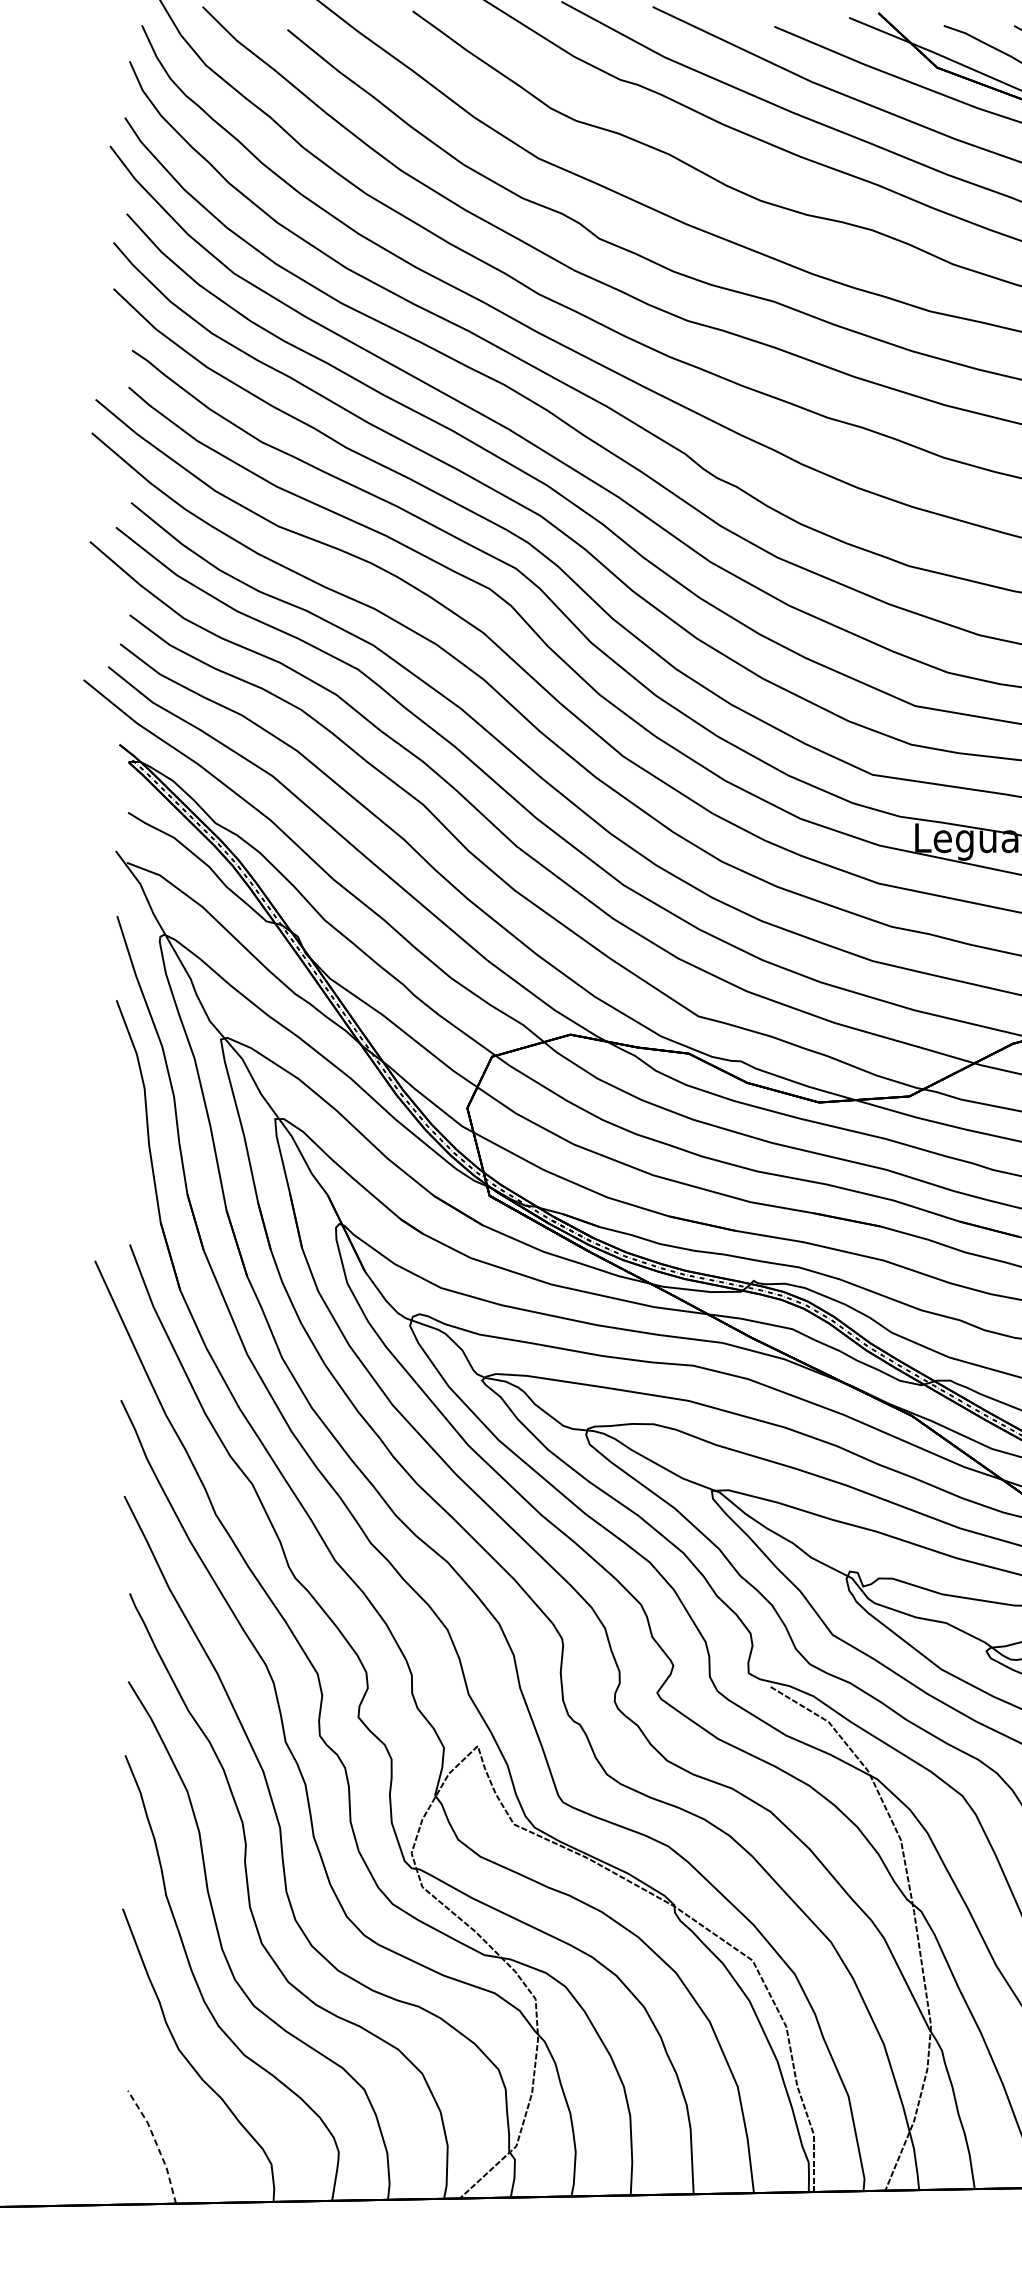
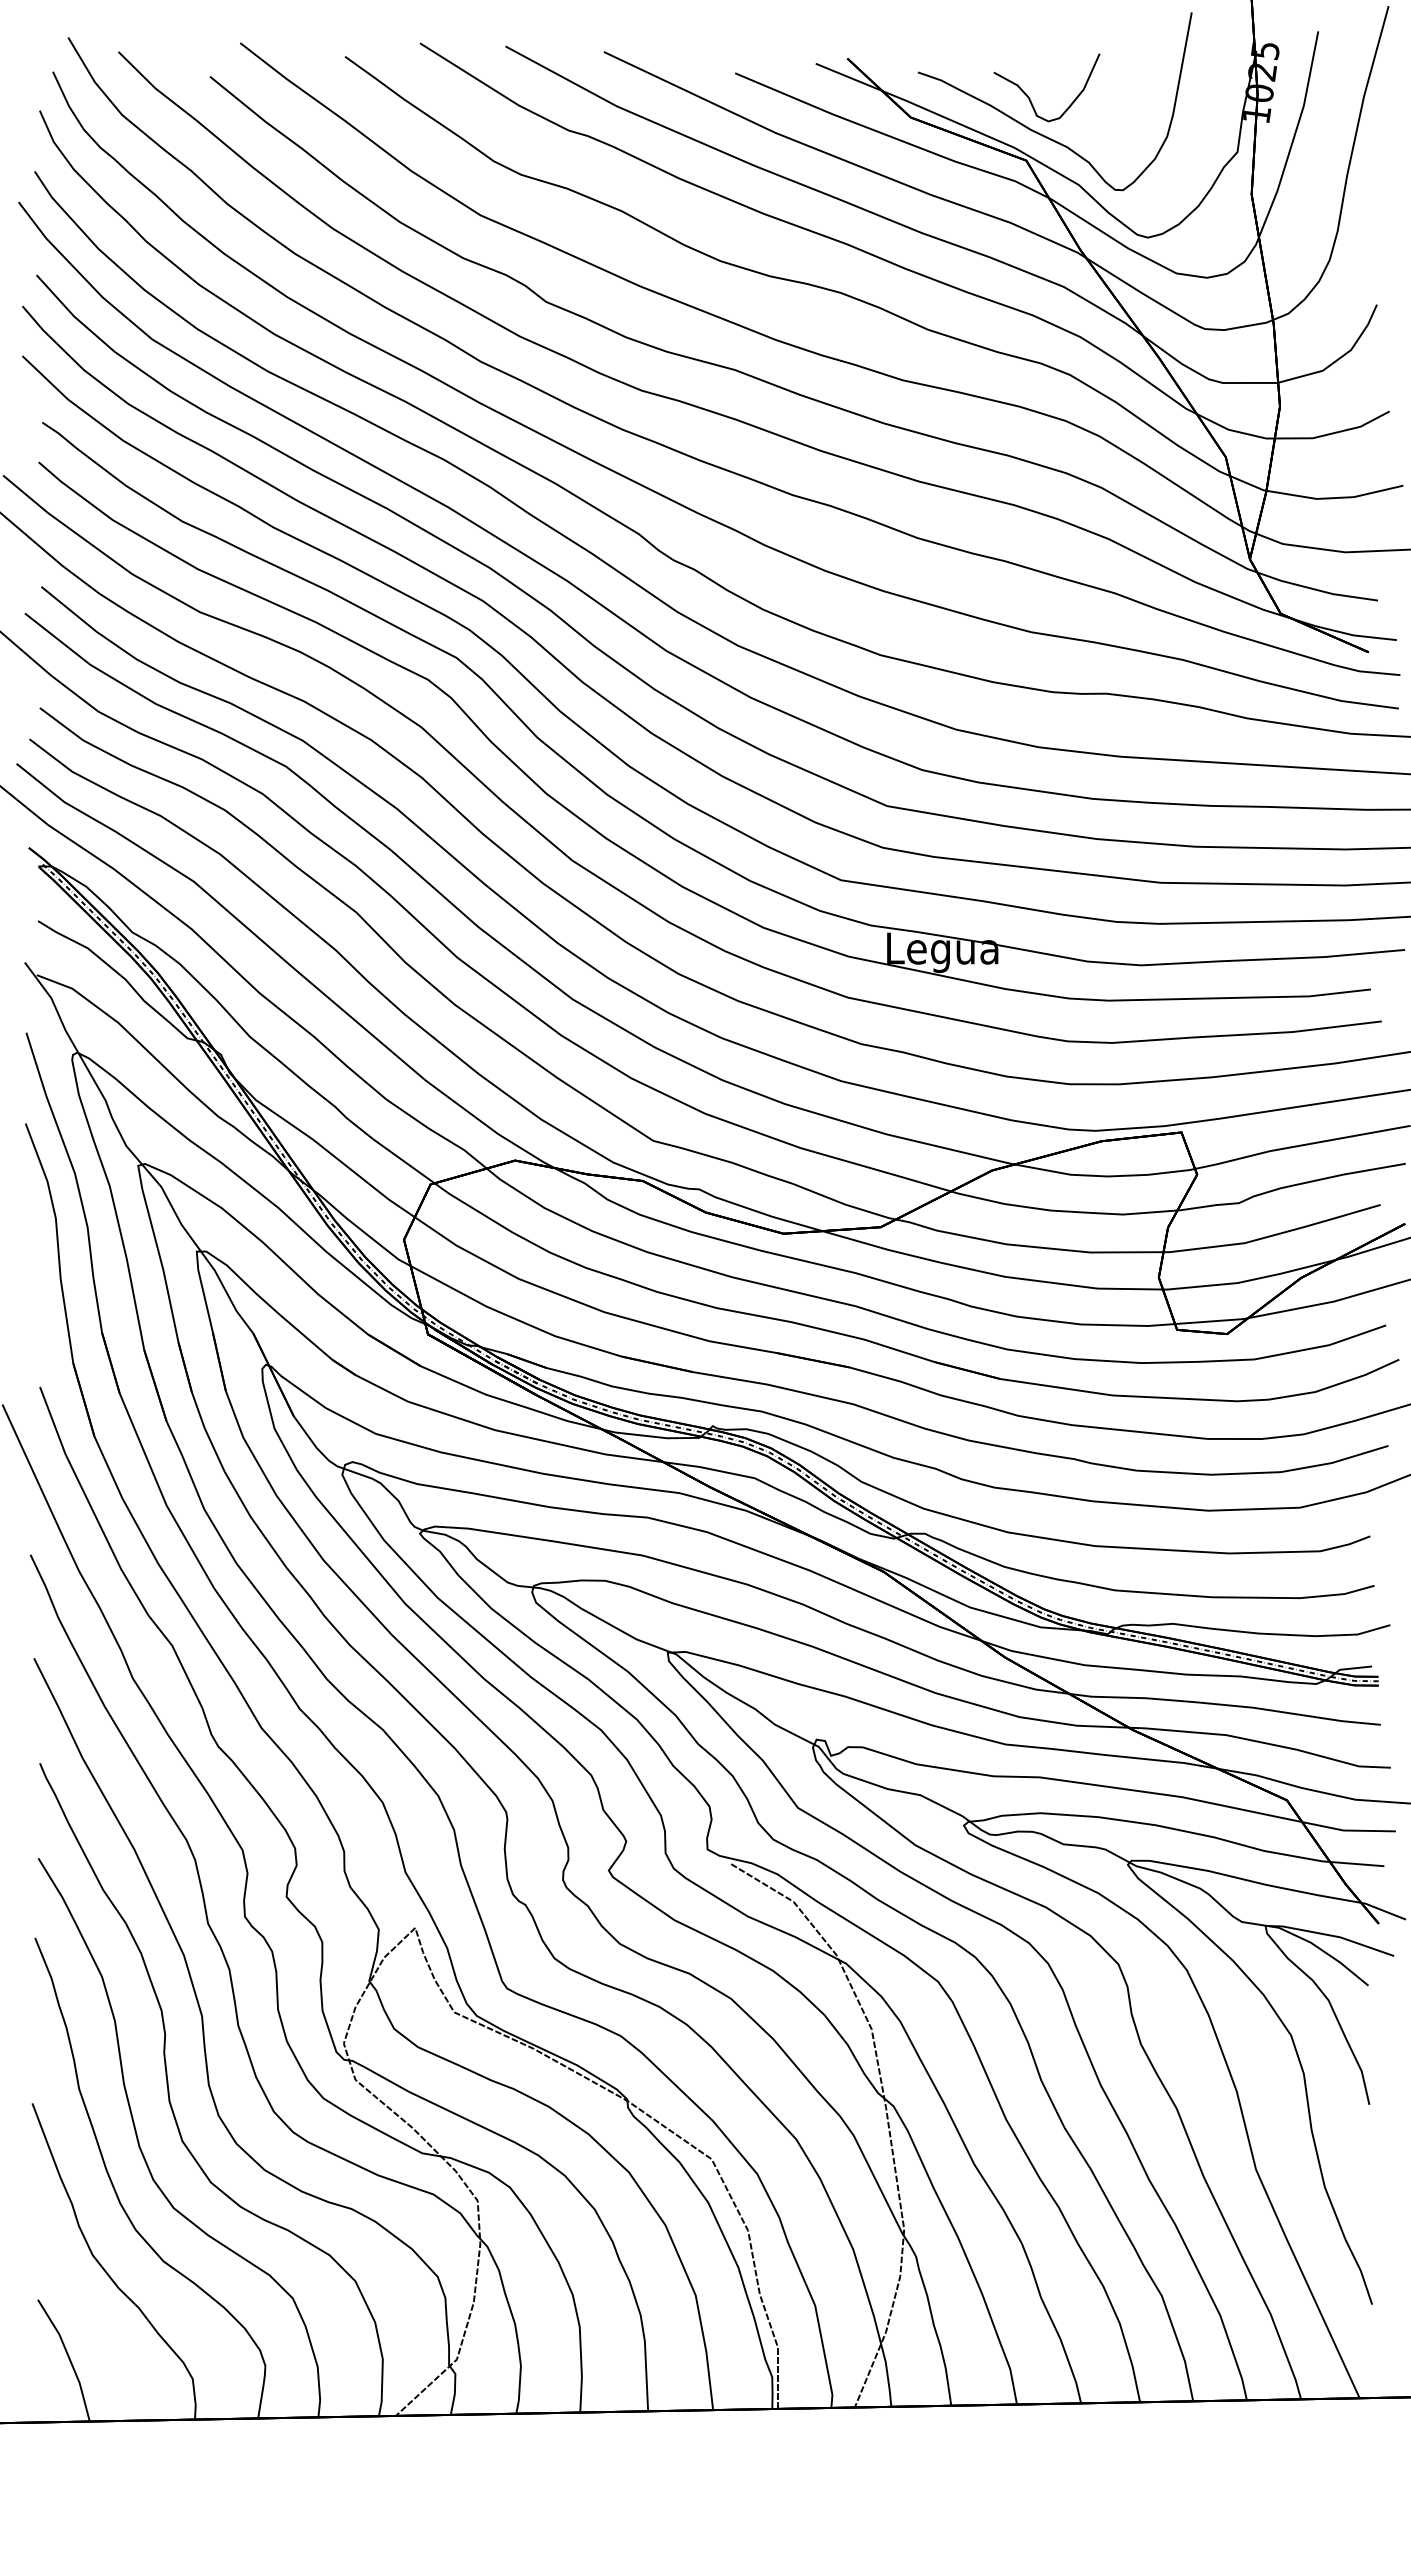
line: (157, 2145) -> (69, 2358), dashed -> solid

